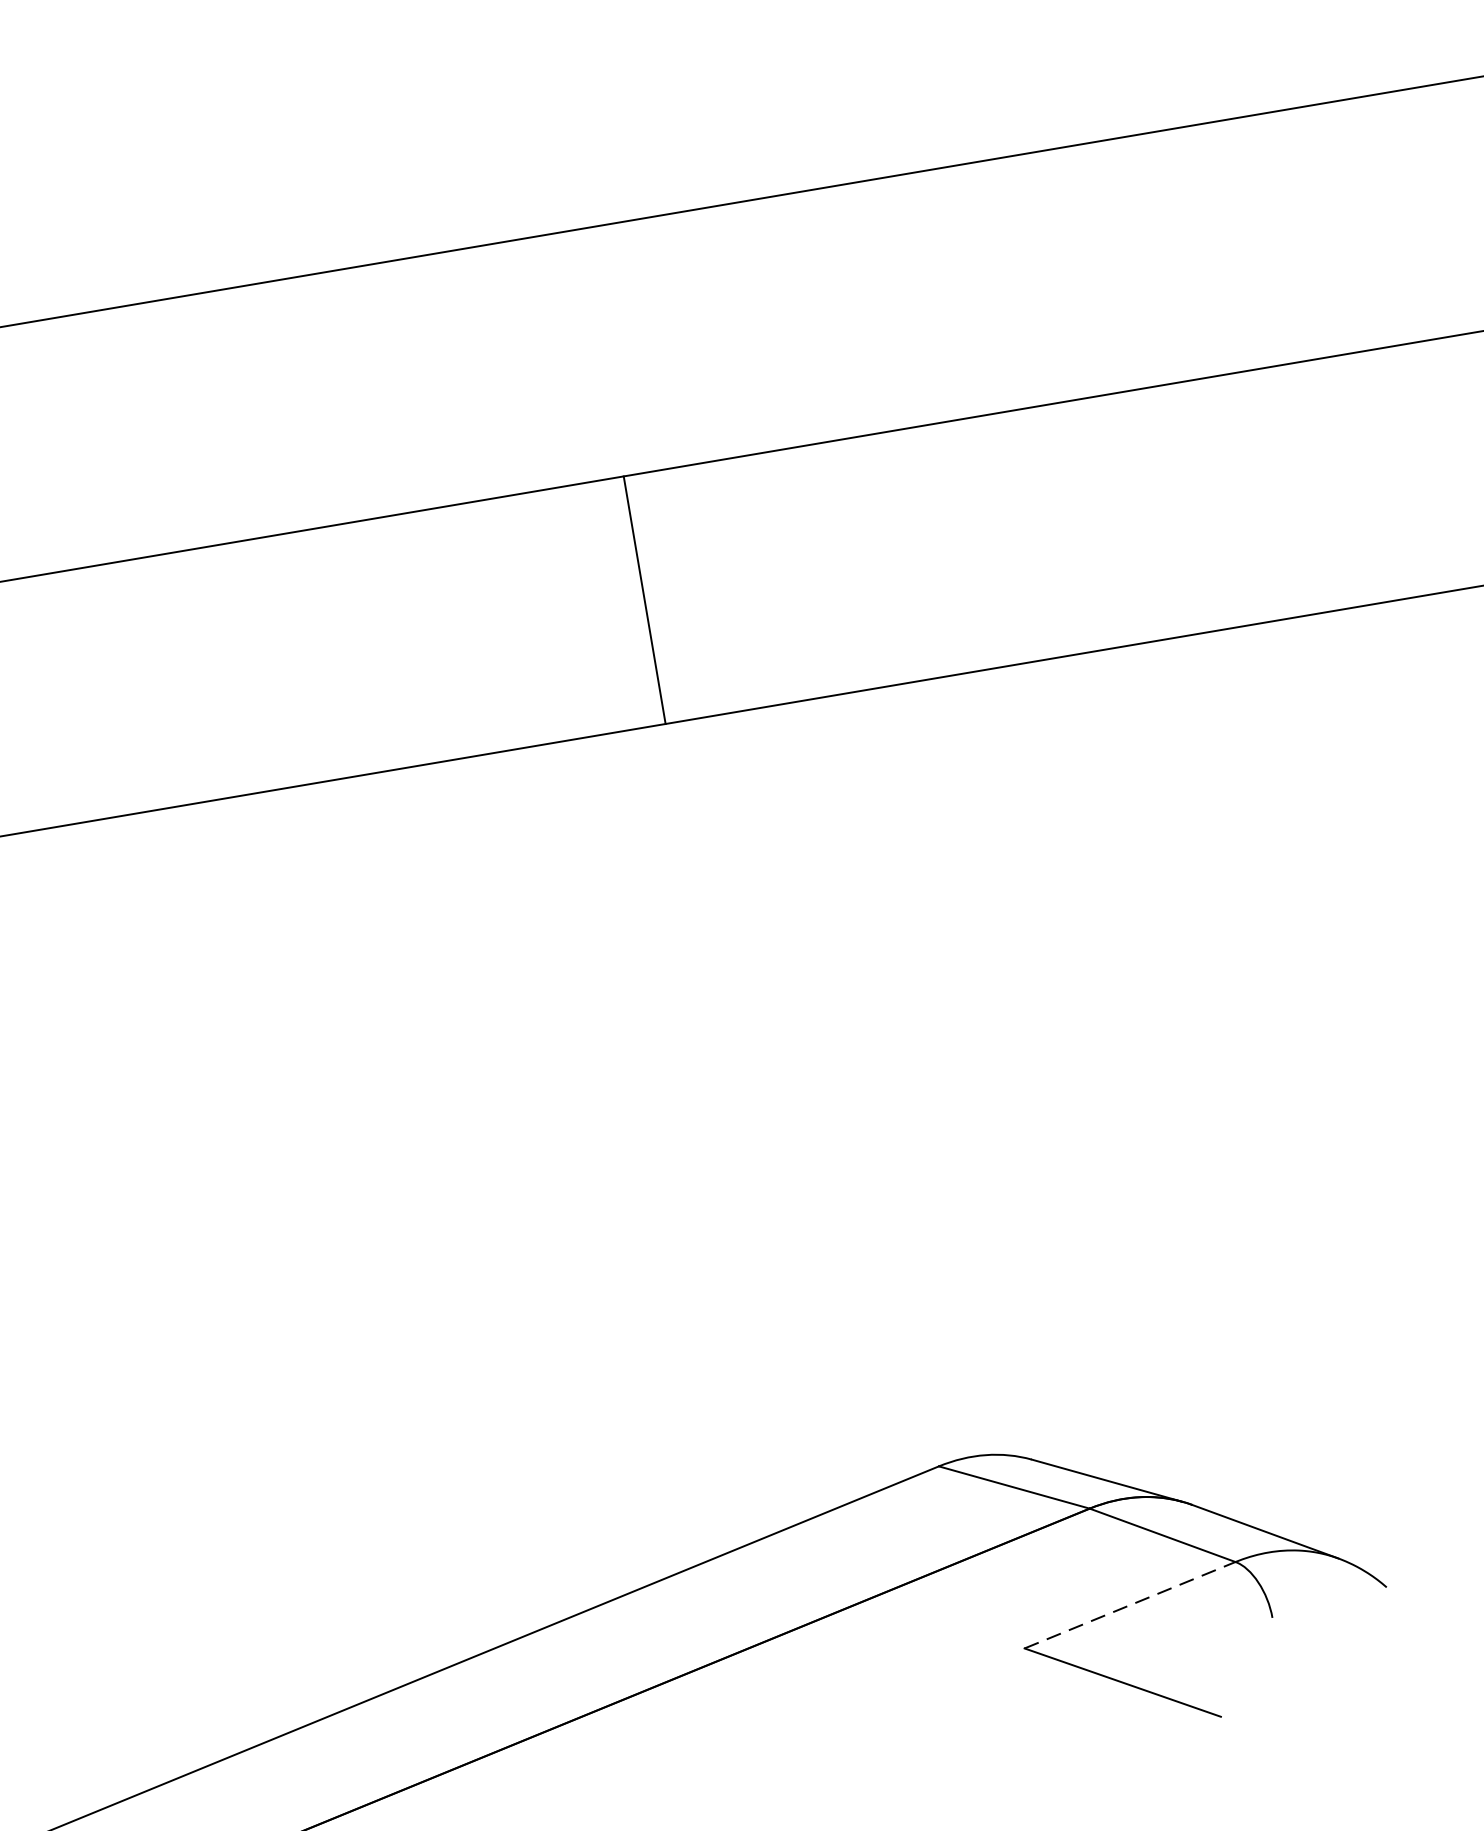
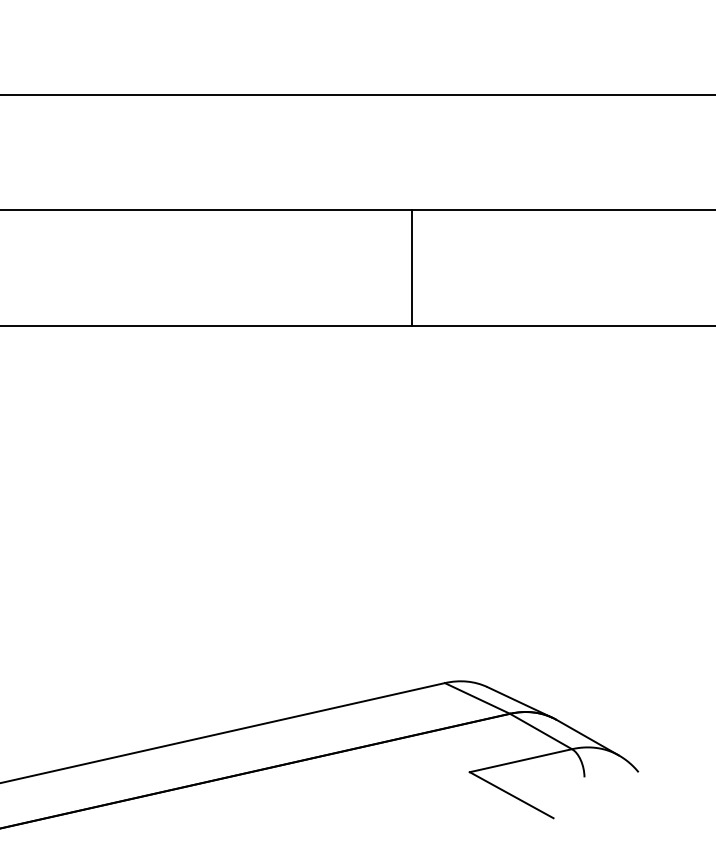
line: (643, 599) -> (411, 267), moved
line: (1131, 1604) -> (521, 760), dashed -> solid

